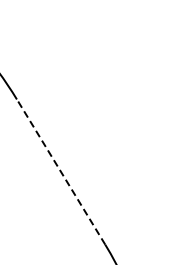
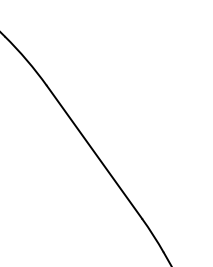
line: (61, 172) -> (94, 152), dashed -> solid

